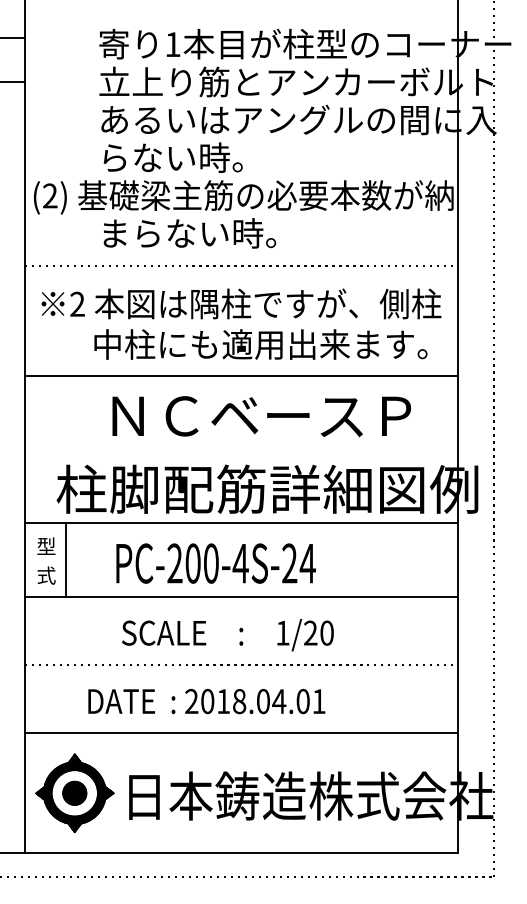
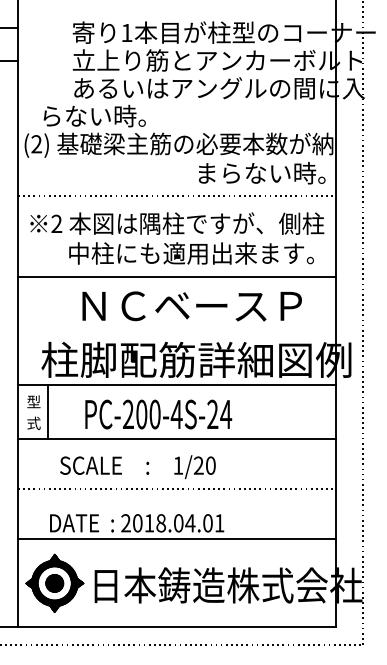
text: (172, 157) -> (94, 115), moved
text: (189, 233) -> (261, 173), moved
text: (227, 635) -> (137, 467), moved
text: (206, 701) -> (136, 523), moved

